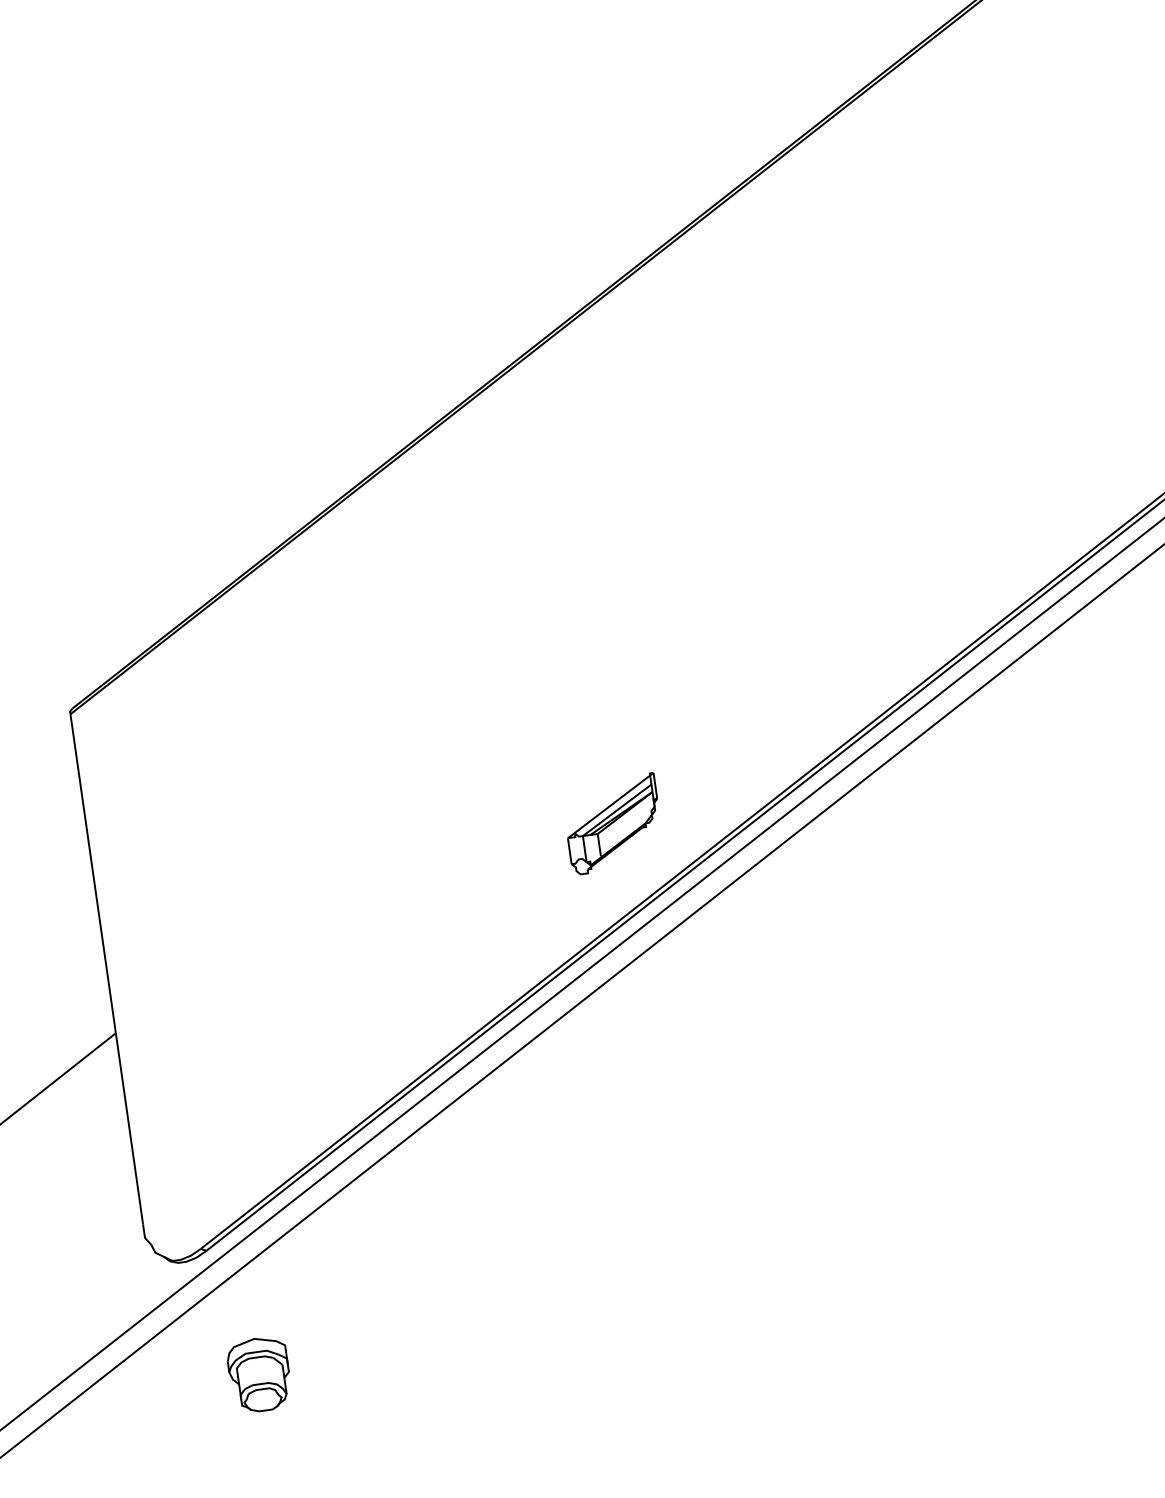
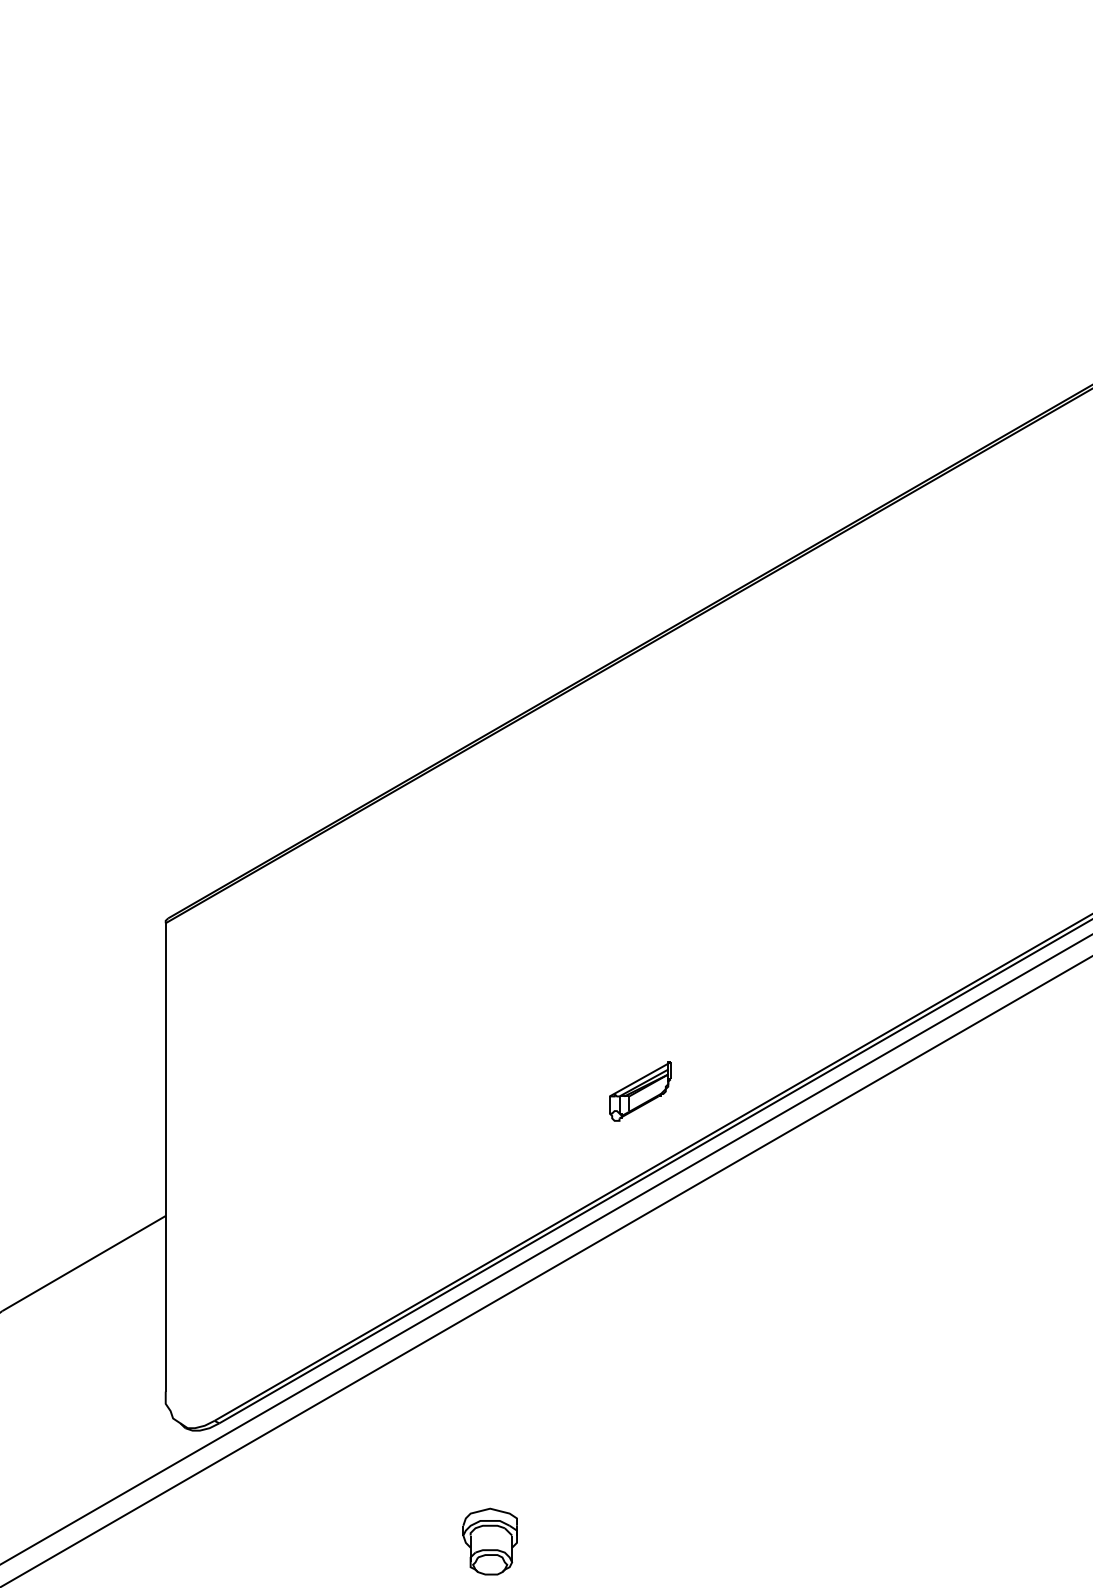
part: (613, 823) -> (640, 1091), size x0.71
part: (258, 1374) -> (489, 1541), moved

